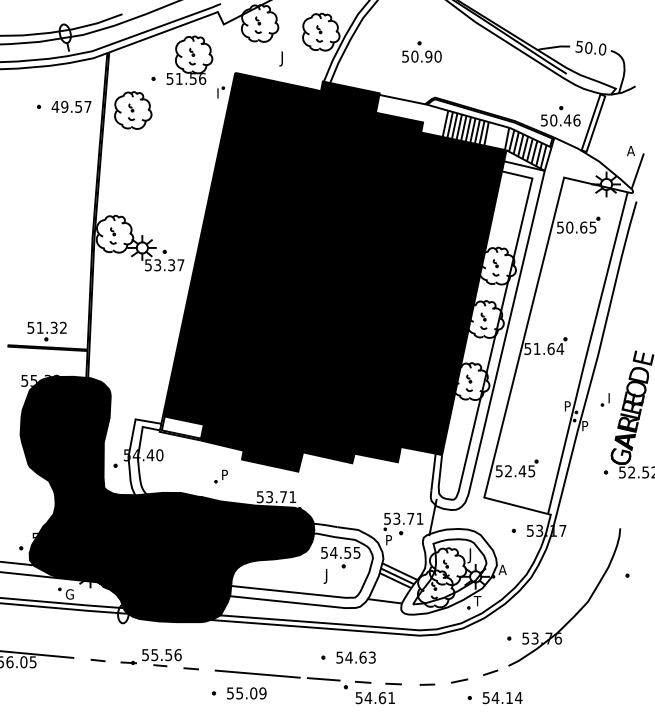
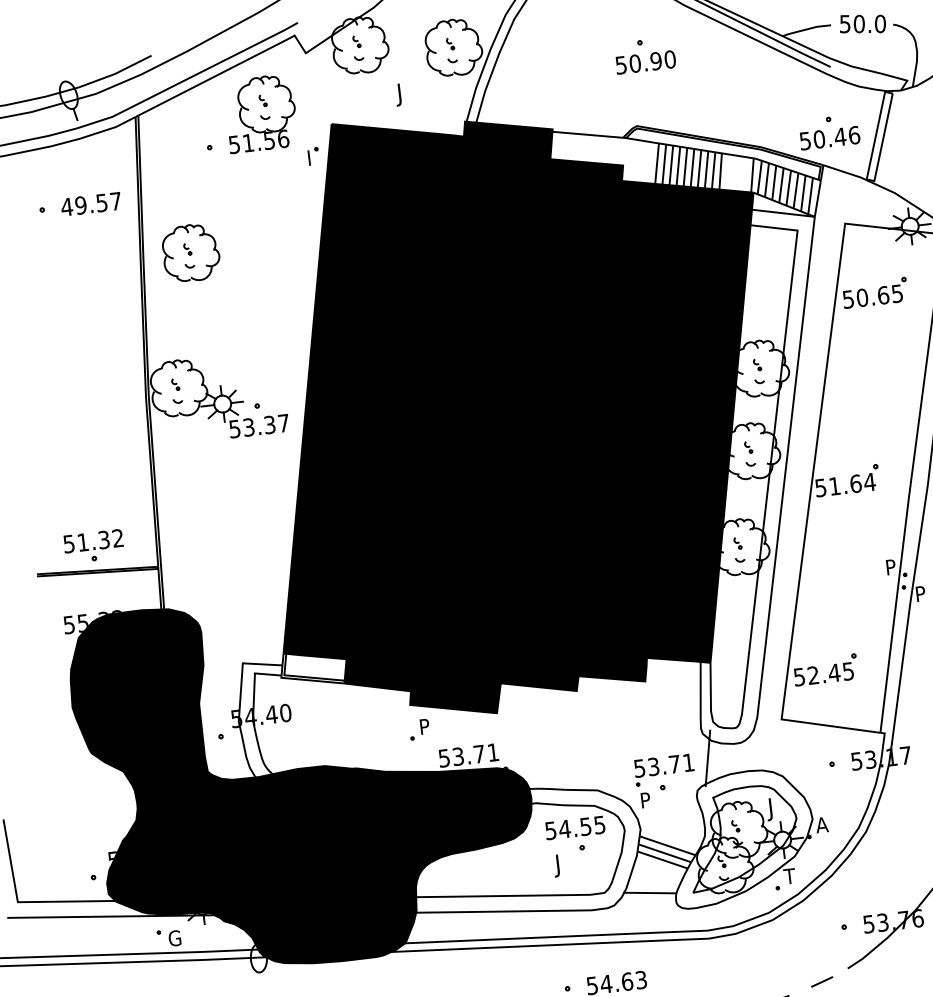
part: (421, 51) -> (644, 54), moved
part: (133, 110) -> (191, 252), moved
part: (220, 476) -> (418, 729), moved

